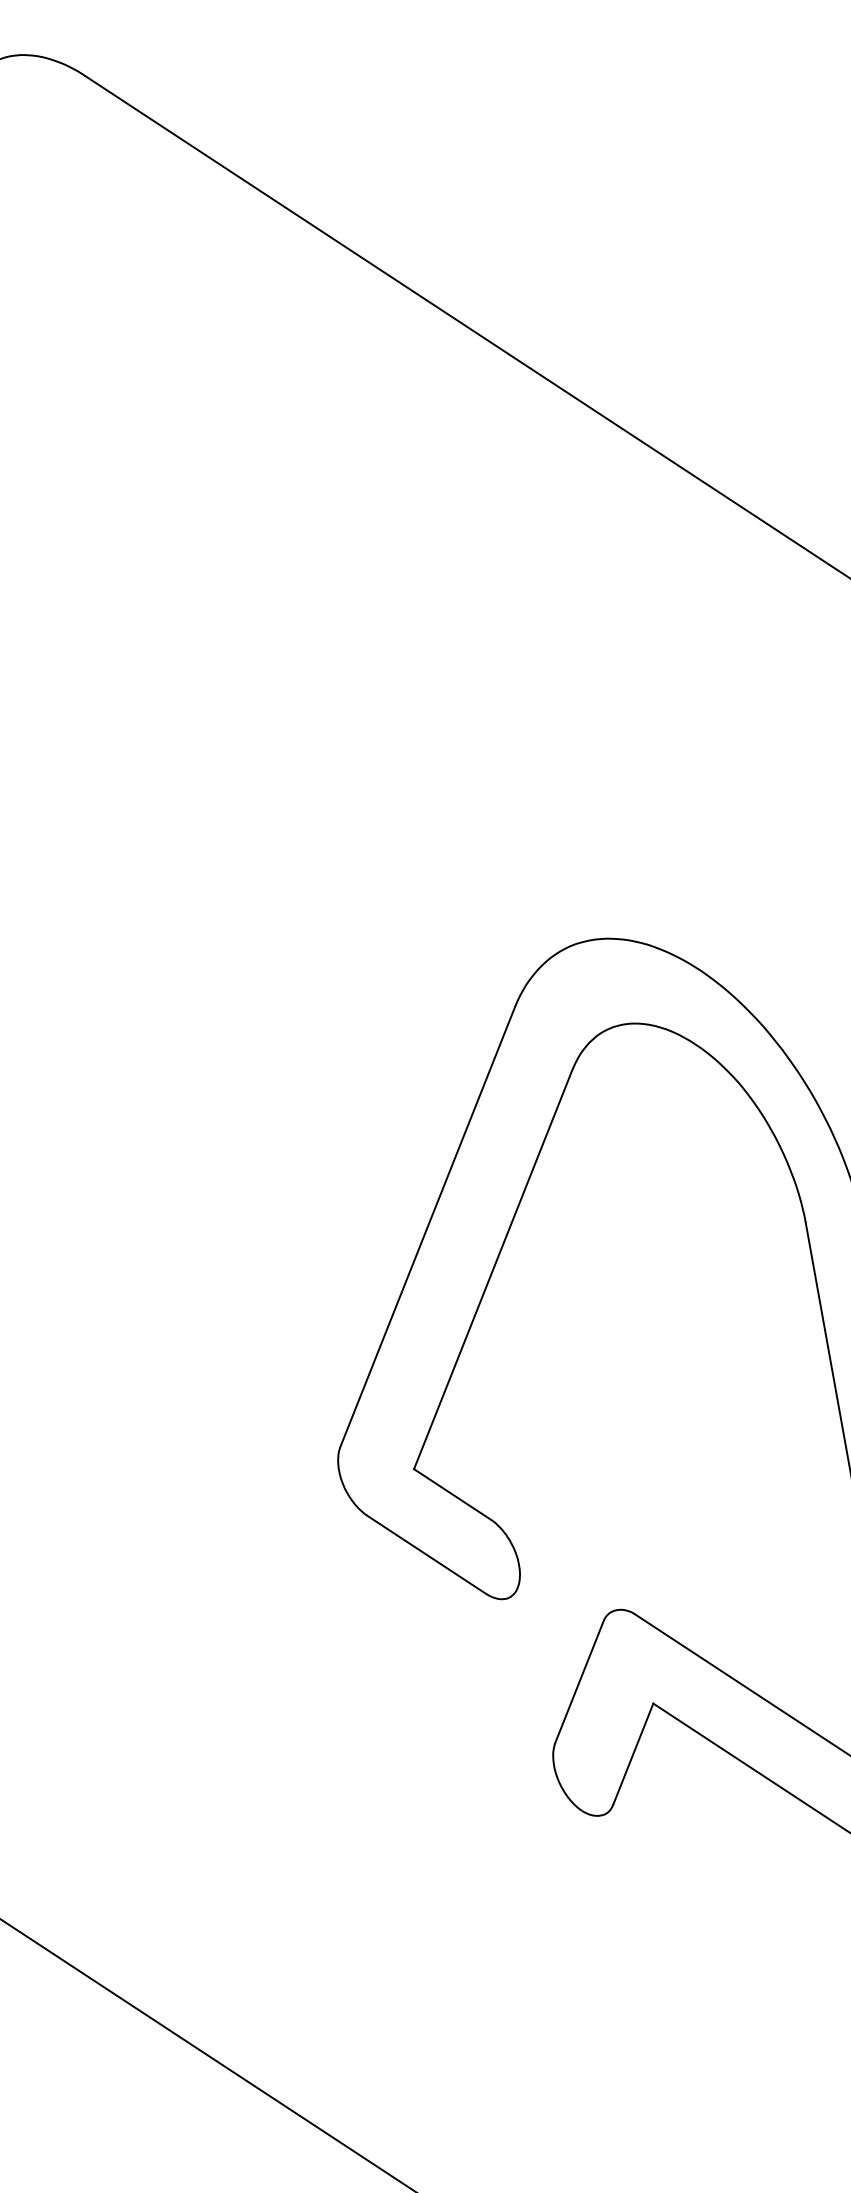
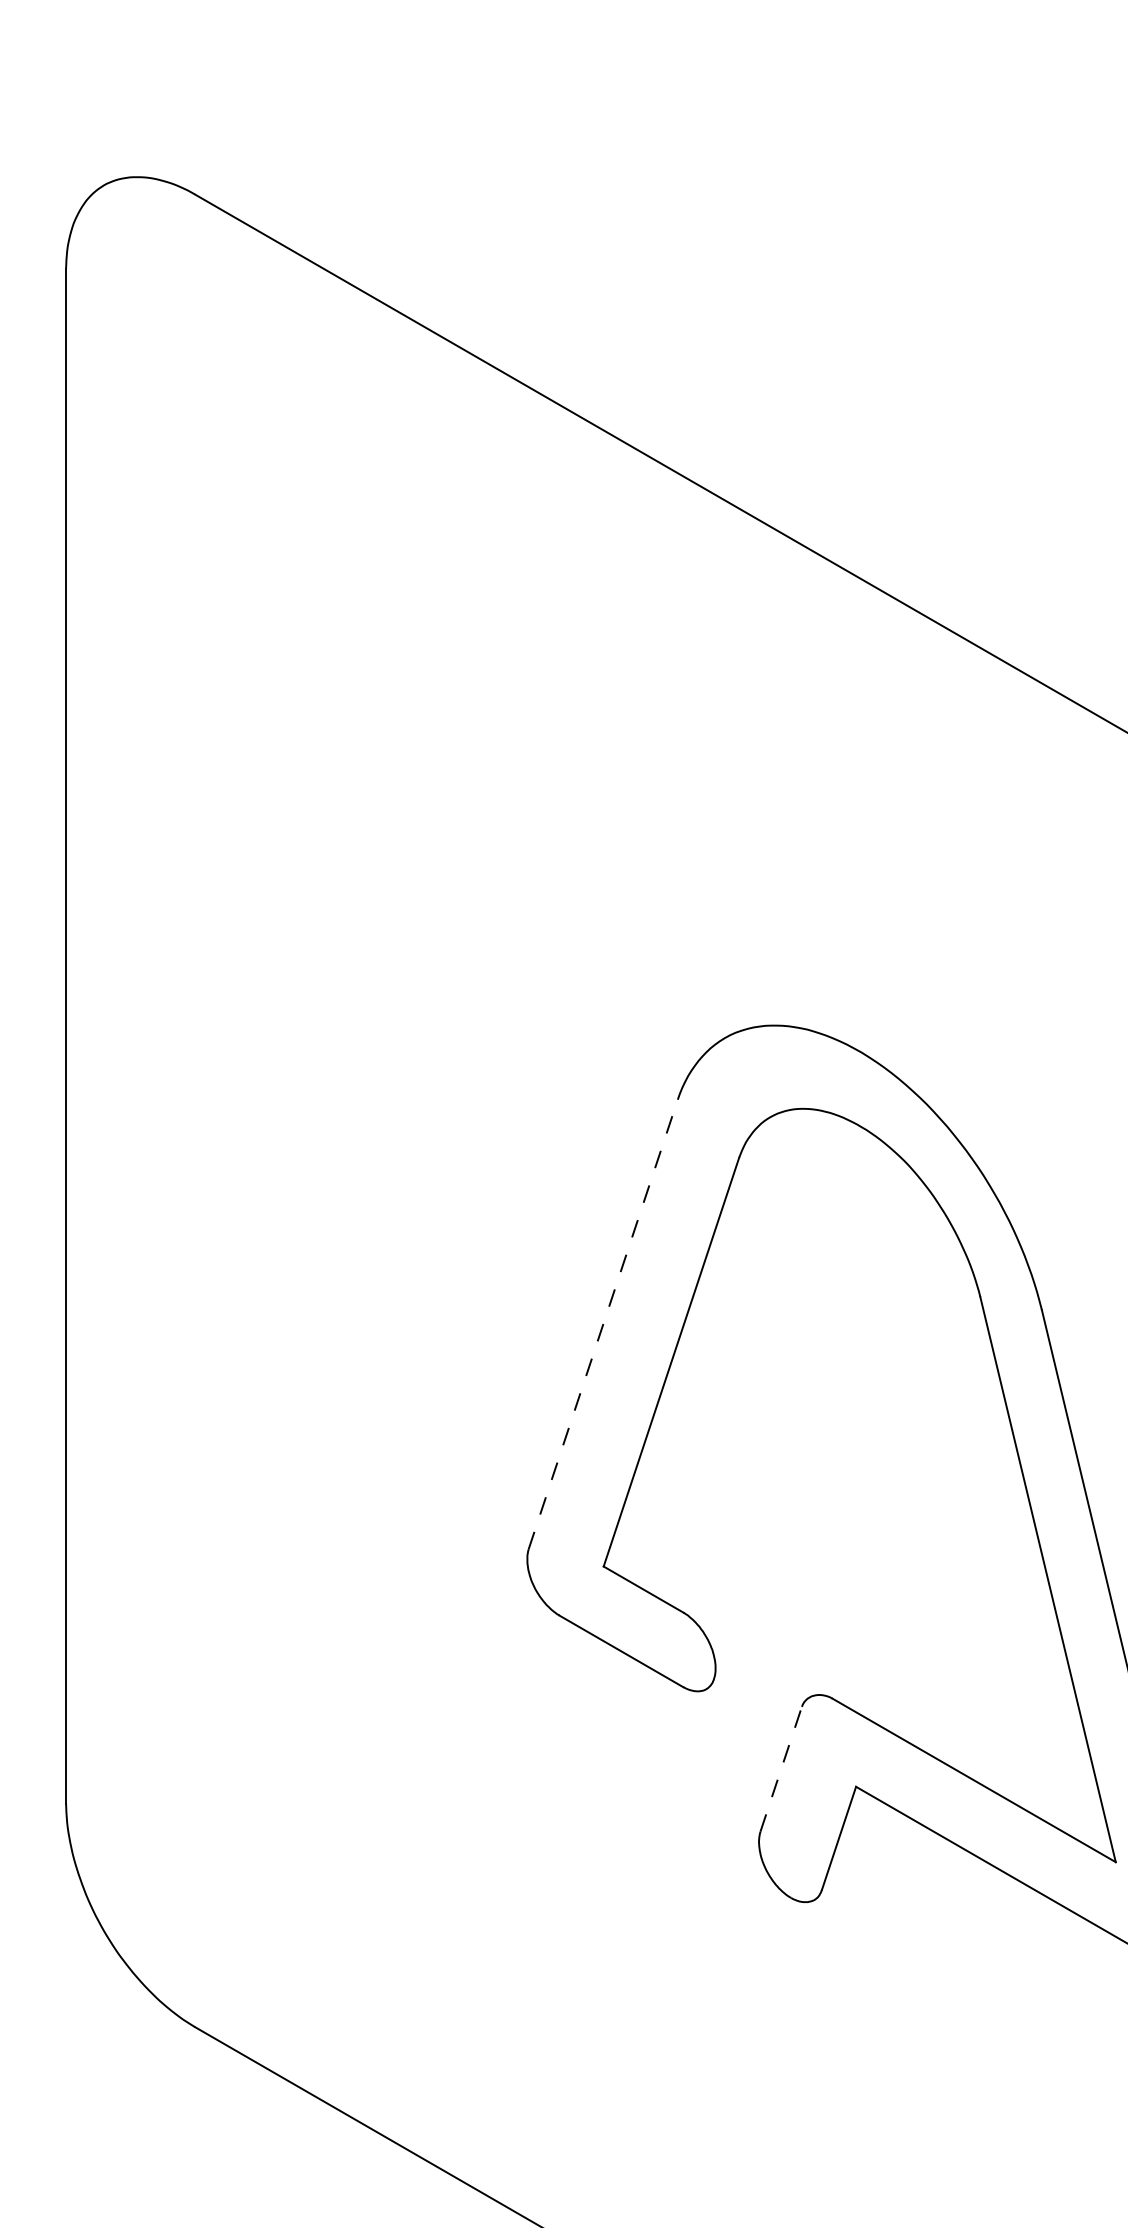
line: (427, 1227) -> (603, 1324), solid -> dashed
line: (579, 1682) -> (781, 1769), solid -> dashed

